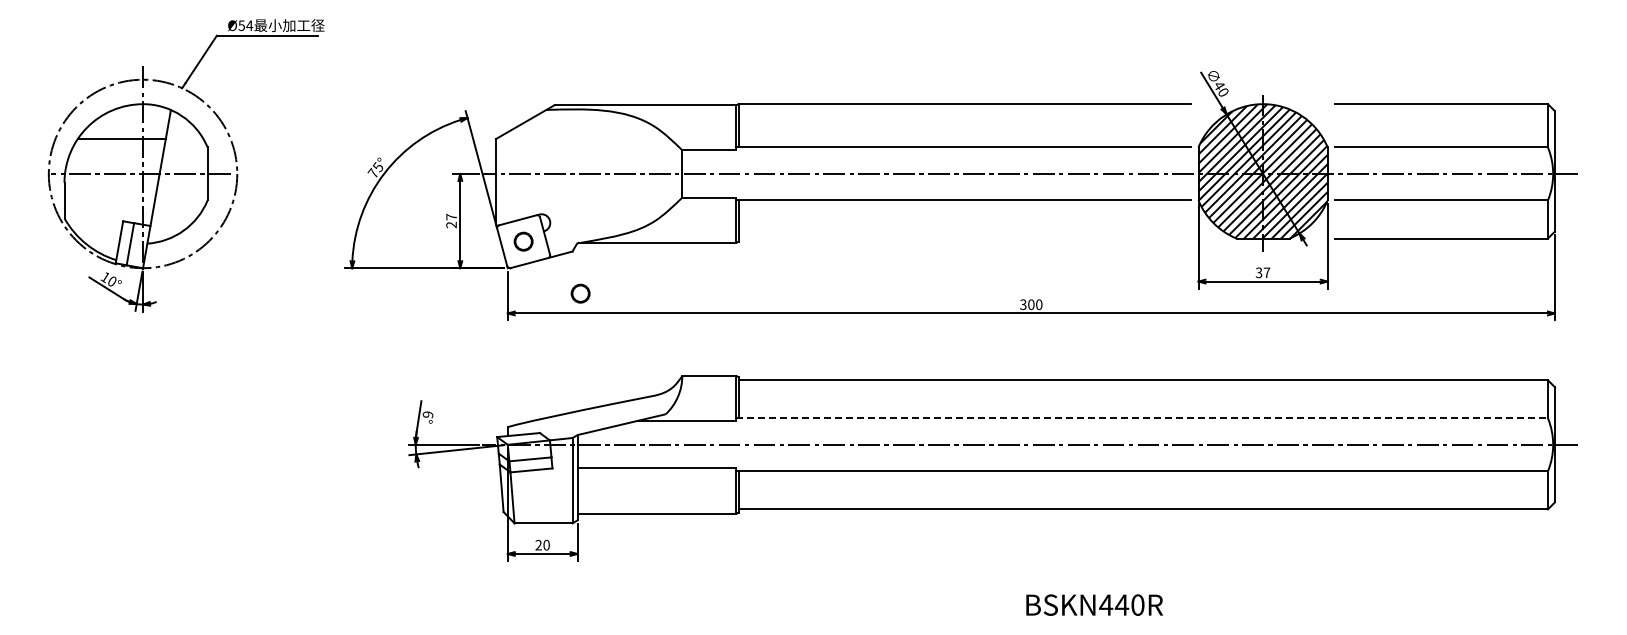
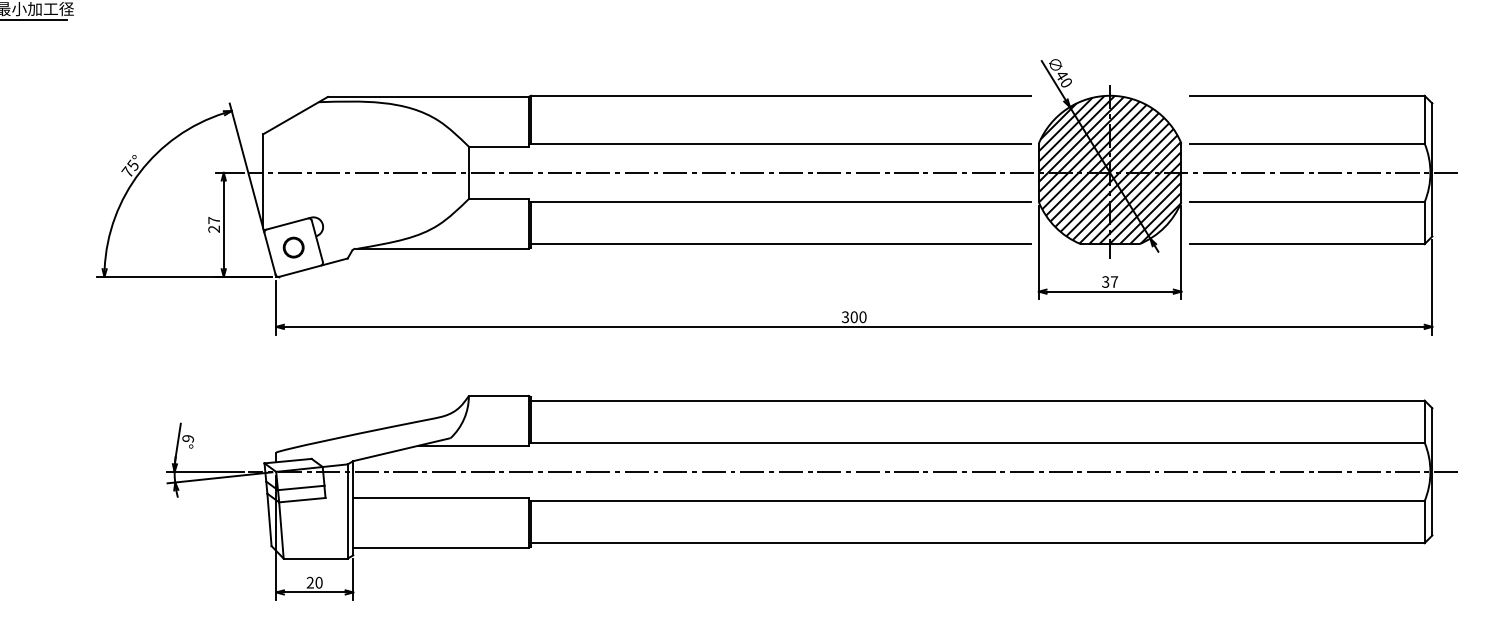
line: (964, 238) -> (780, 244), added
circle: (580, 293) -> (356, 304), removed
line: (1142, 418) -> (976, 442), dashed -> solid

